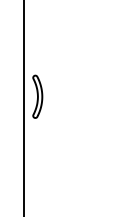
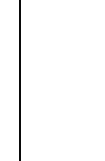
part: (37, 96) -> (32, 47), removed

